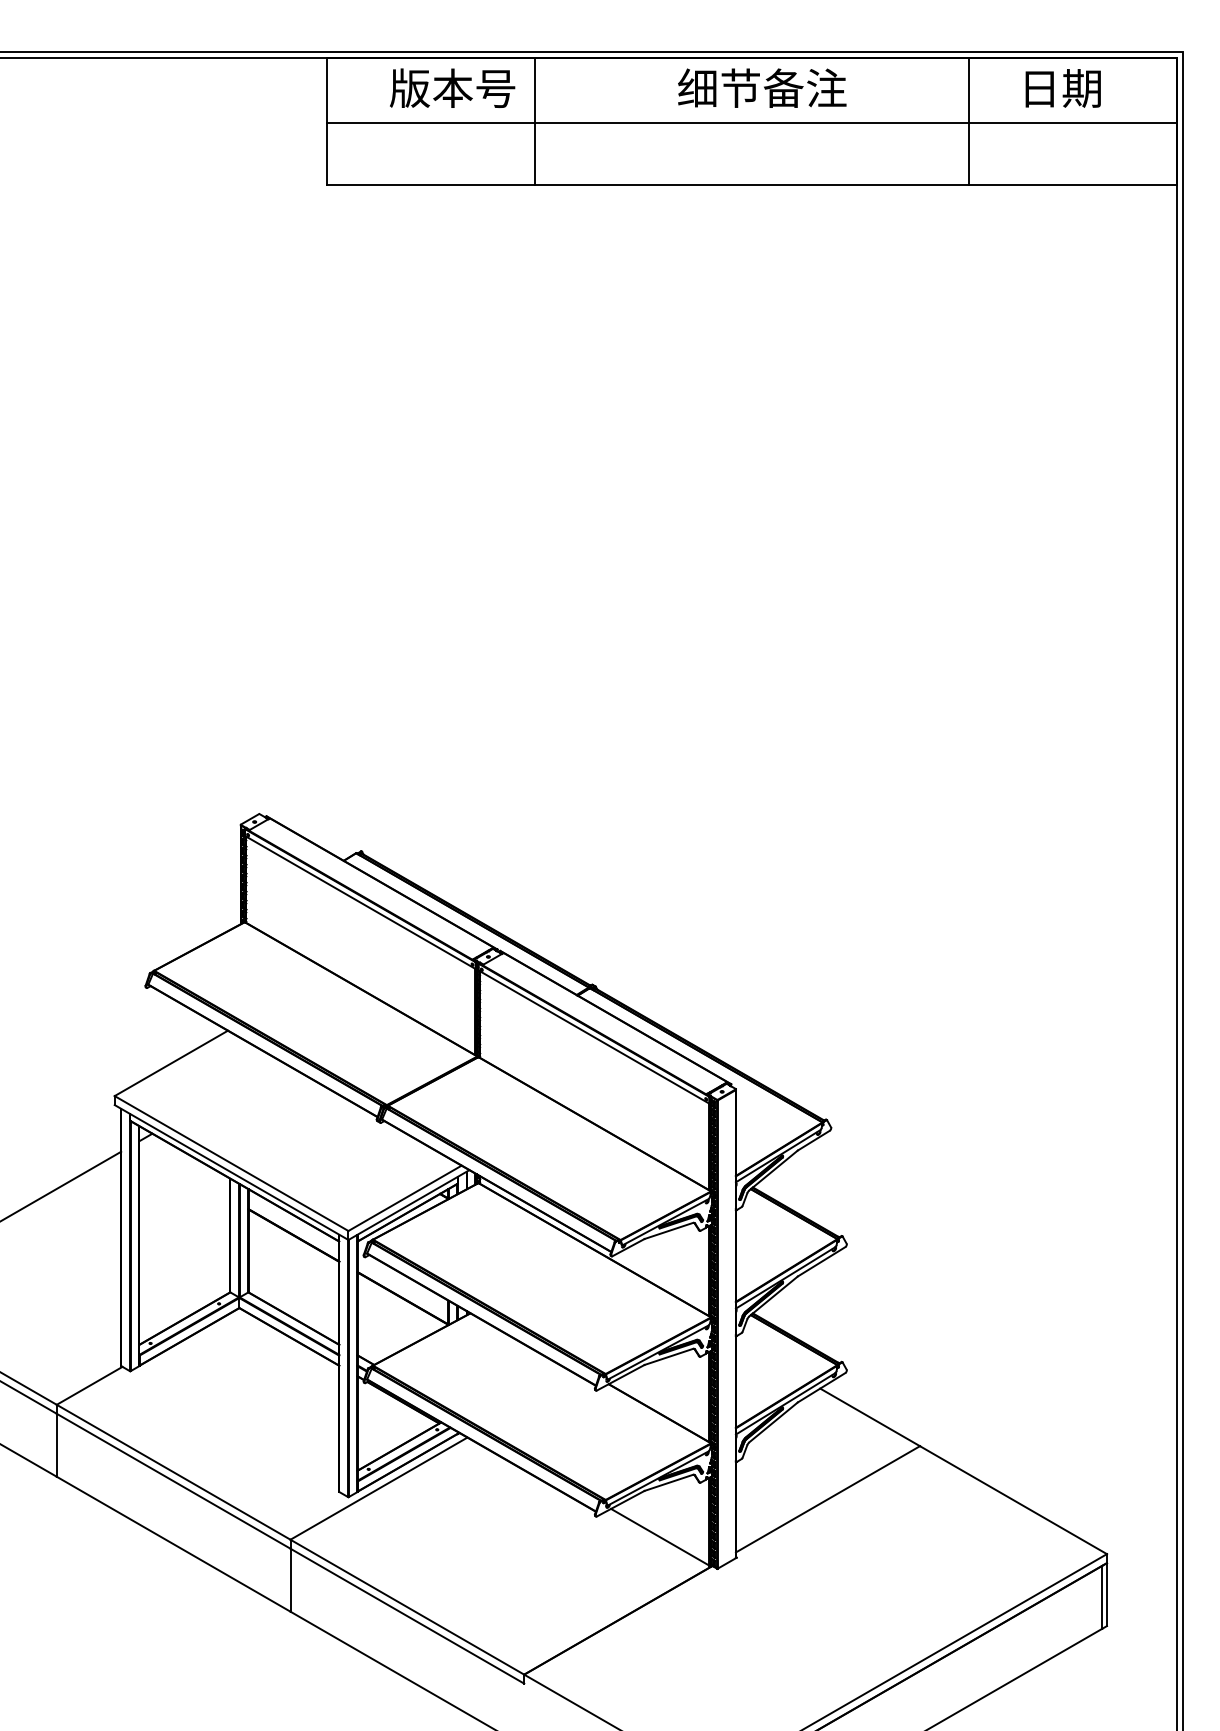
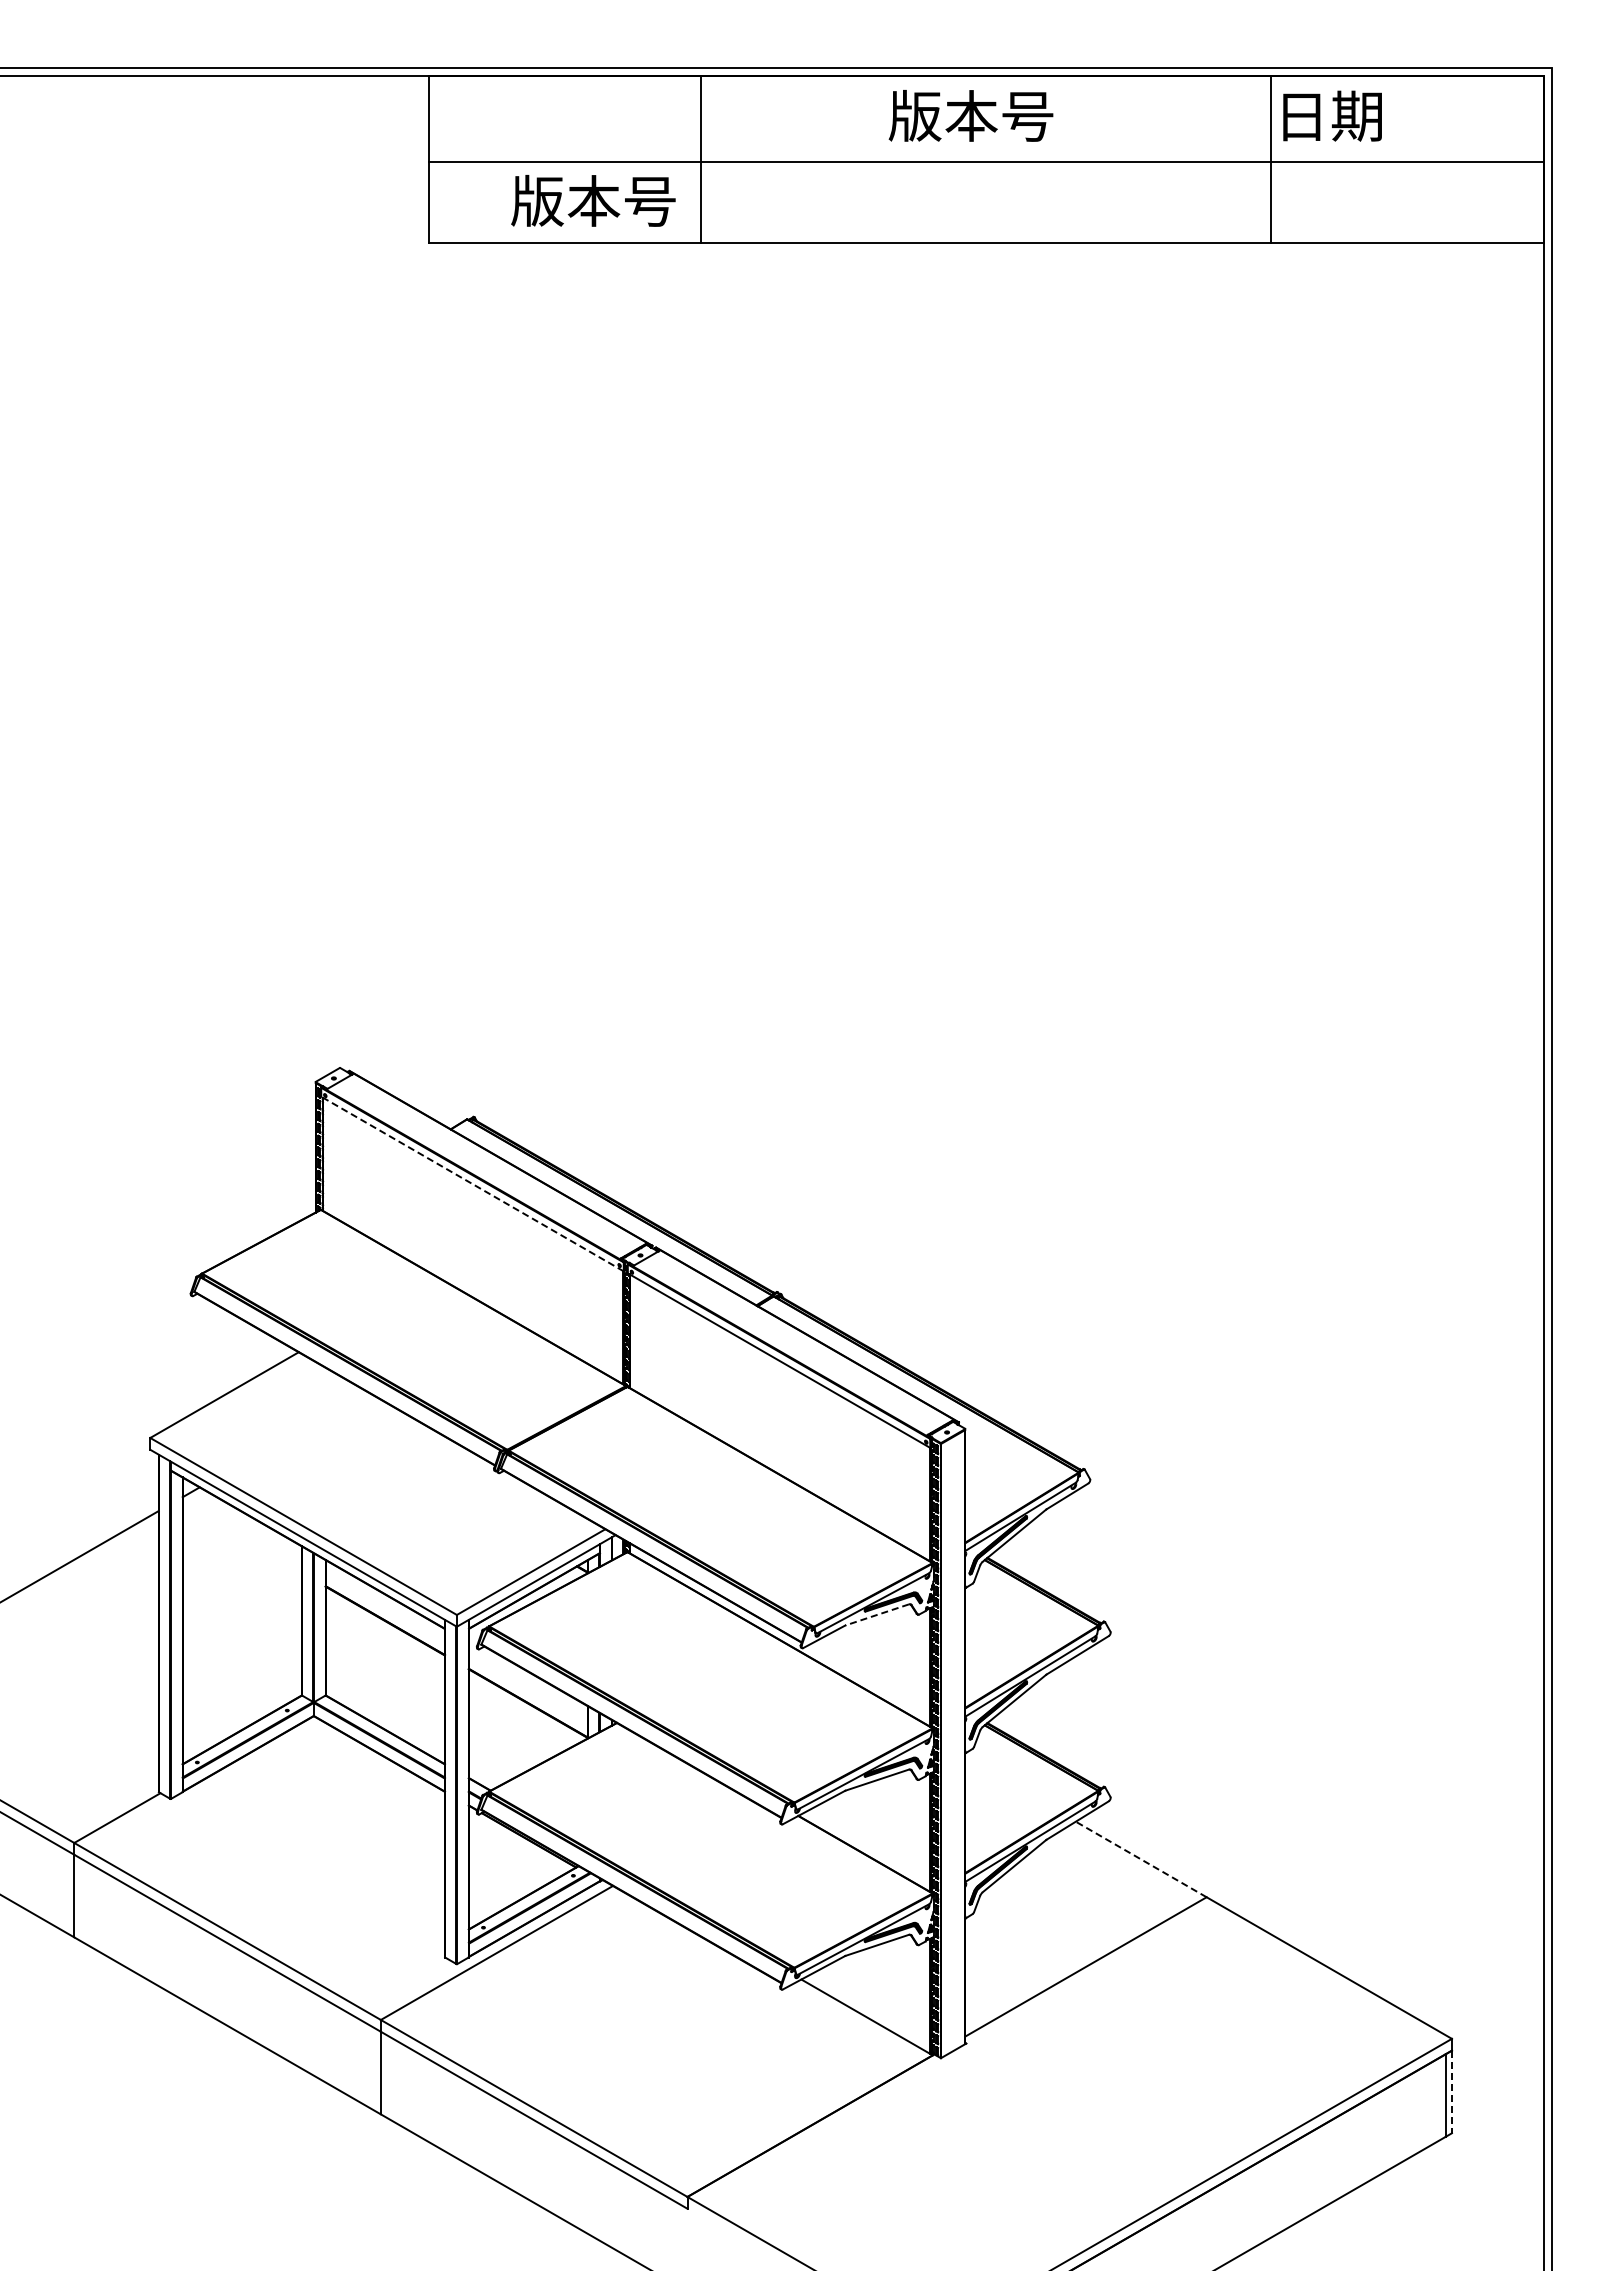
text: (452, 87) -> (593, 200), moved
text: (762, 87) -> (999, 115), 细节备注 -> 版本号
text: (1063, 87) -> (1332, 115), moved
line: (360, 902) -> (472, 1184), solid -> dashed
line: (668, 1231) -> (876, 1615), solid -> dashed
line: (870, 1417) -> (1141, 1859), solid -> dashed
line: (1106, 1595) -> (1451, 2092), solid -> dashed

